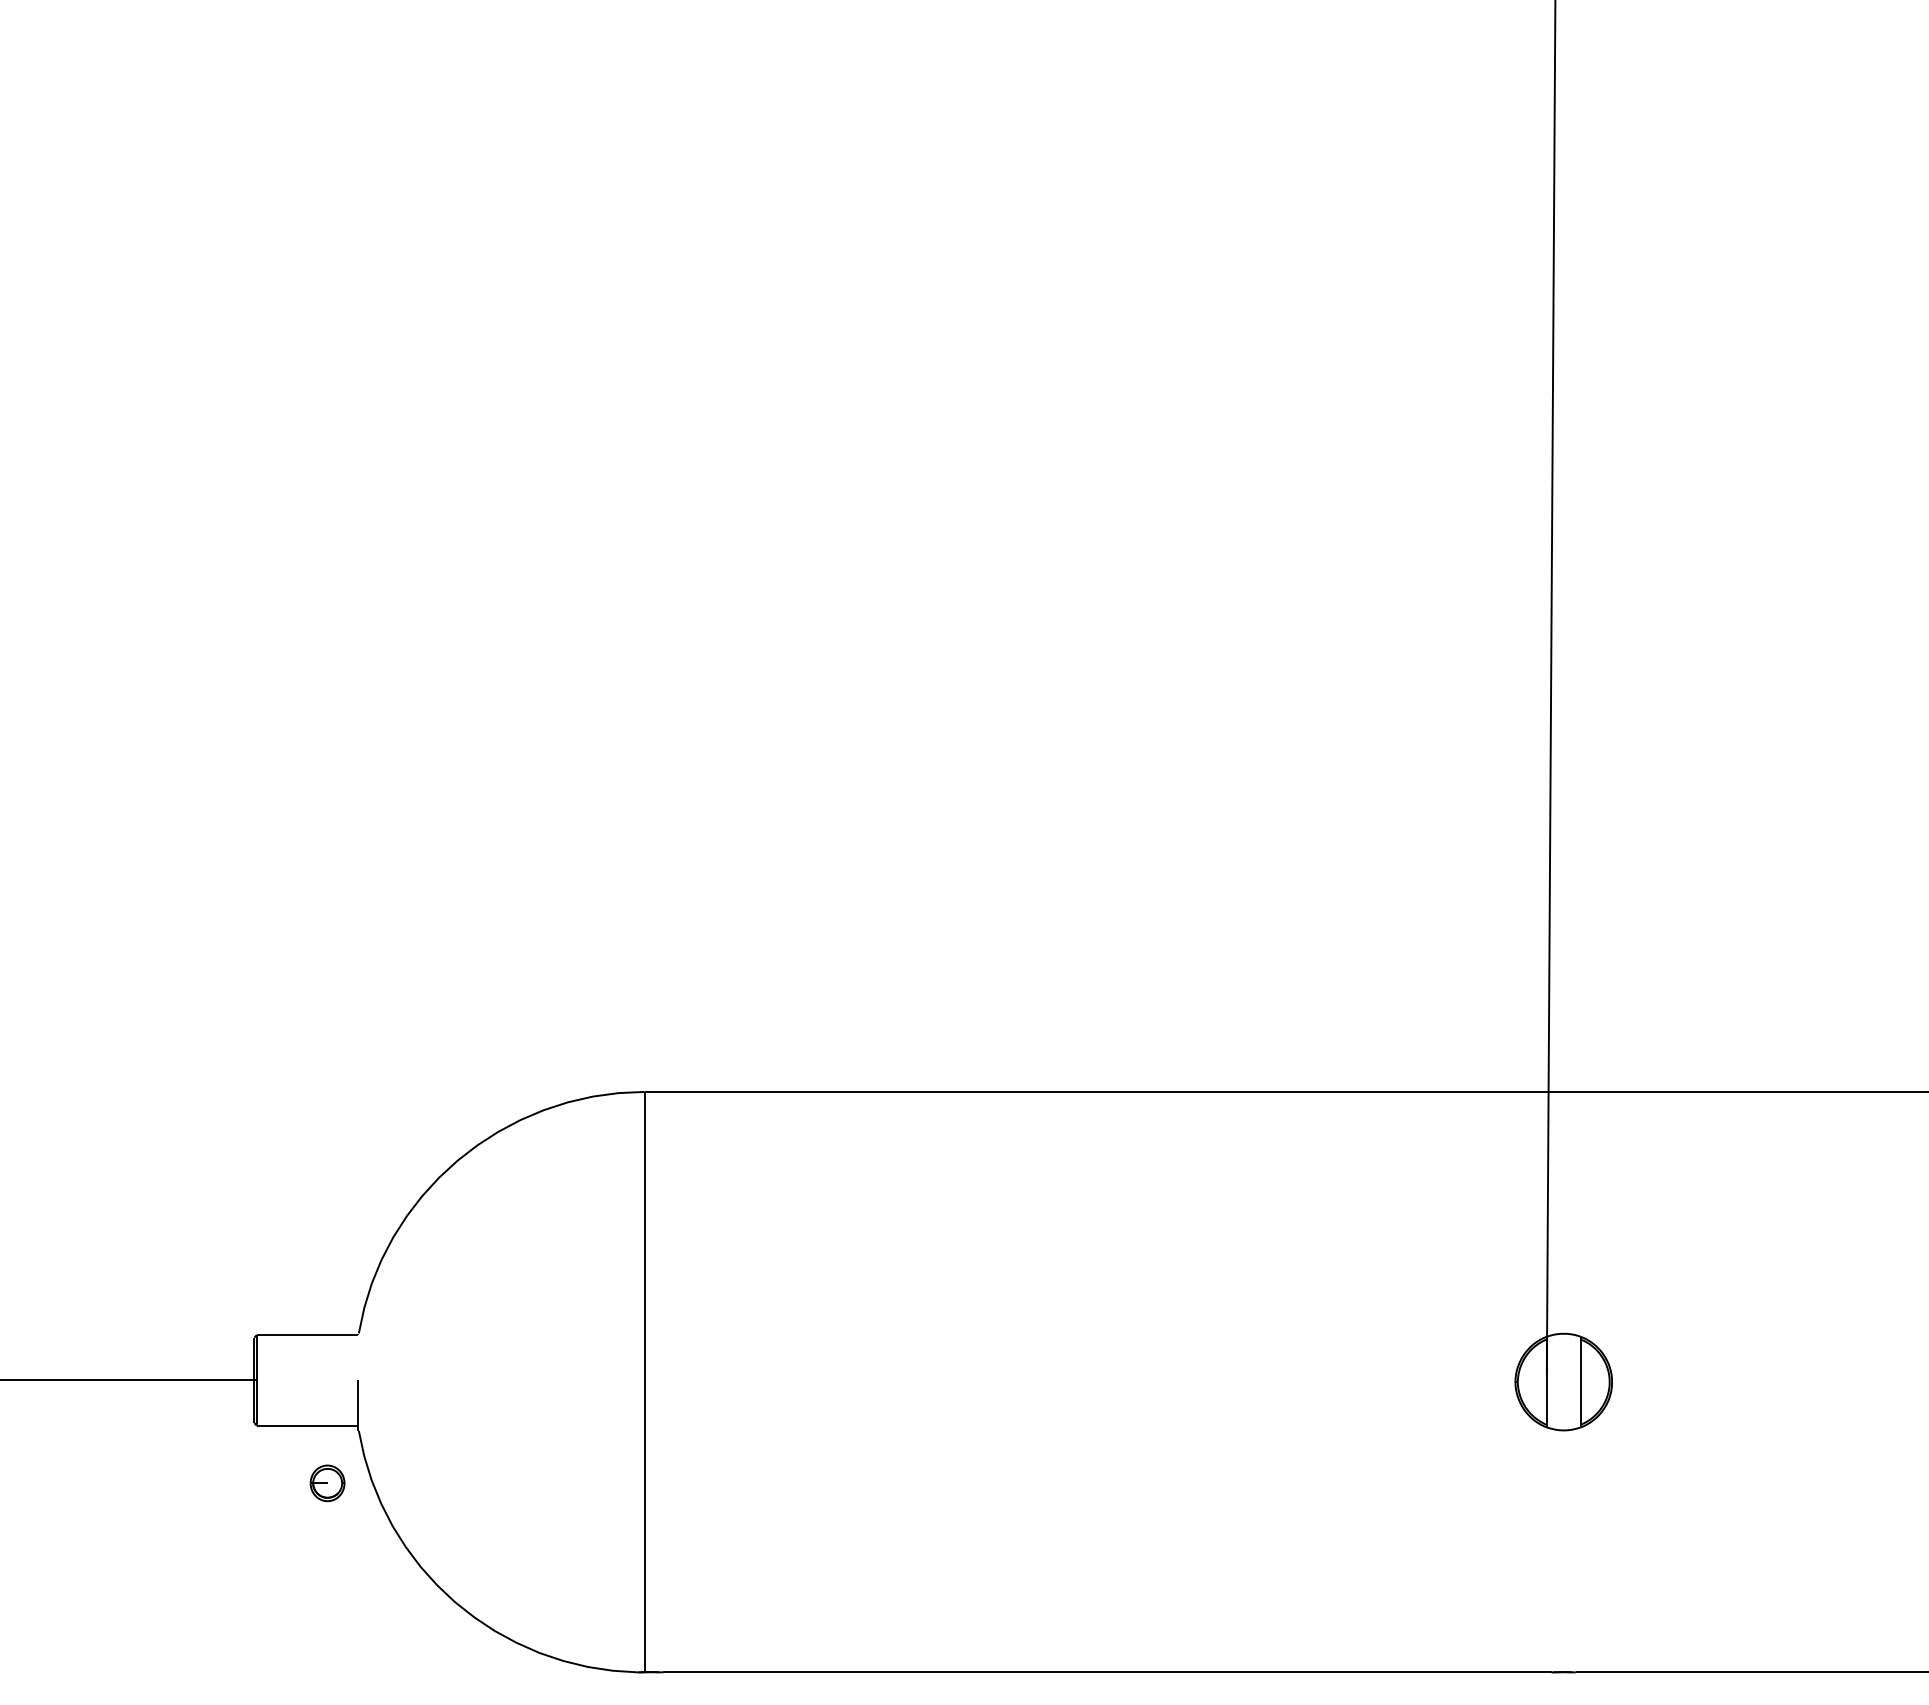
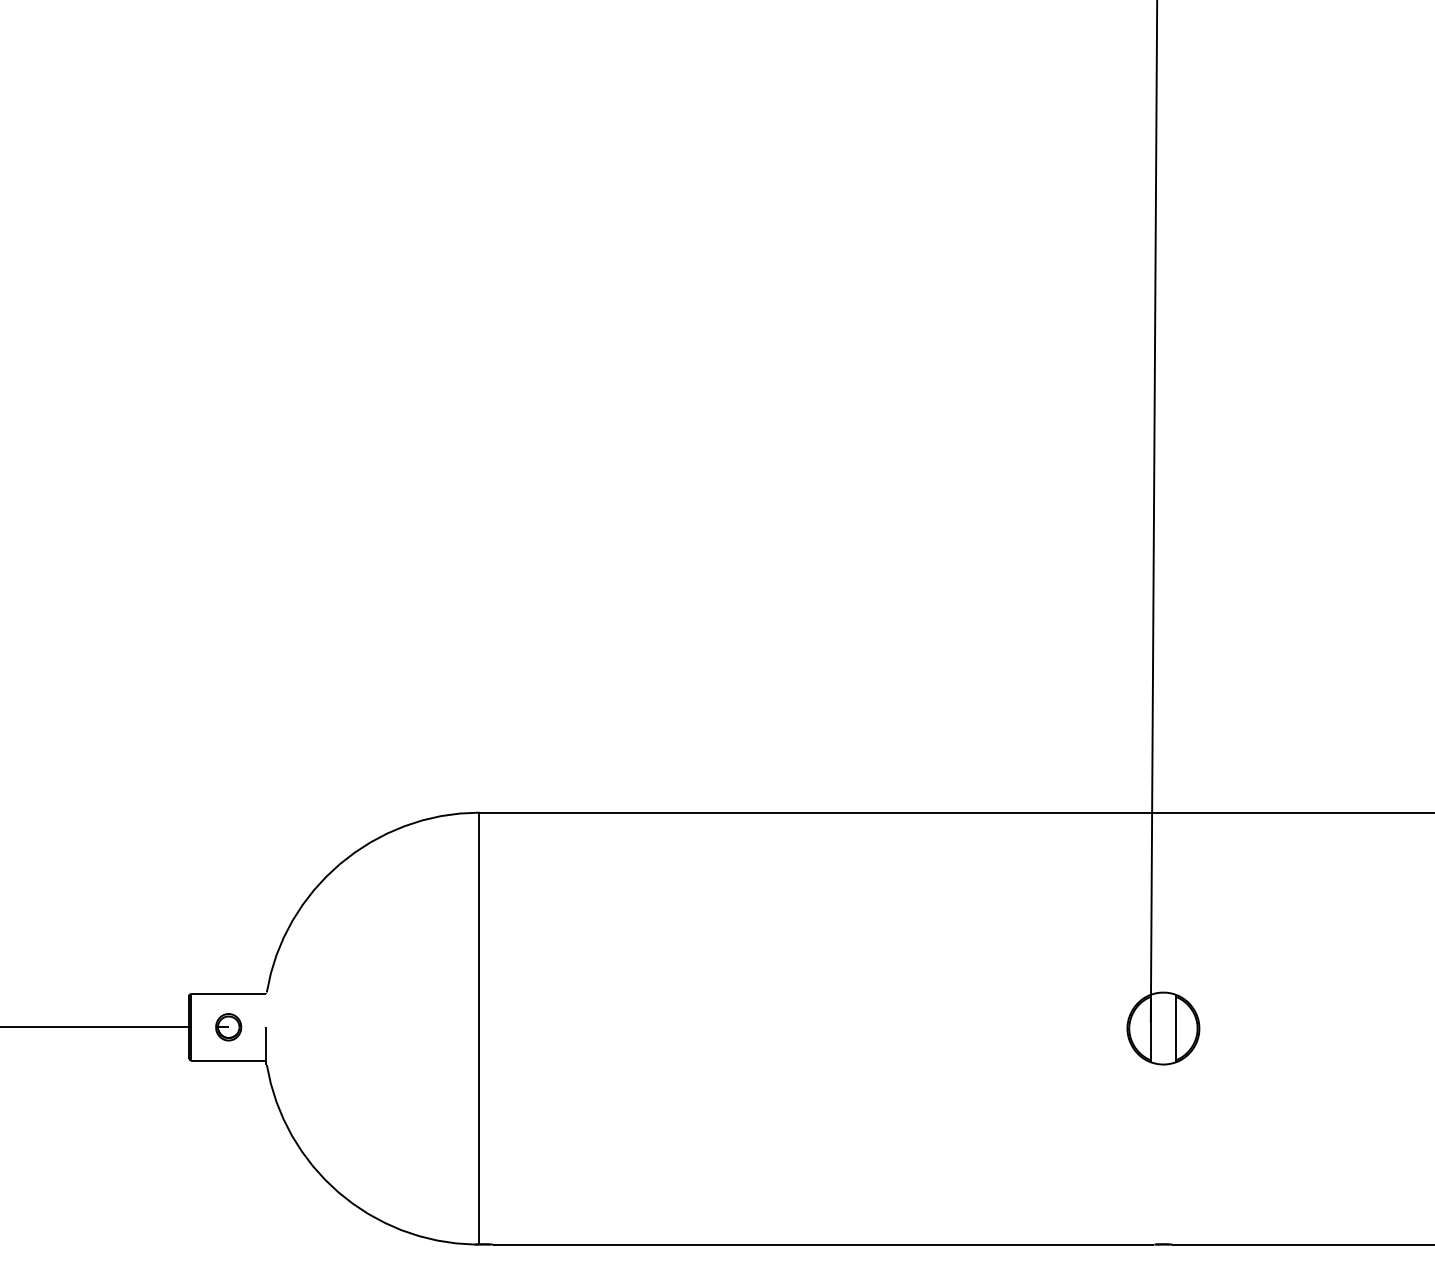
part: (327, 1483) -> (228, 1027), moved

